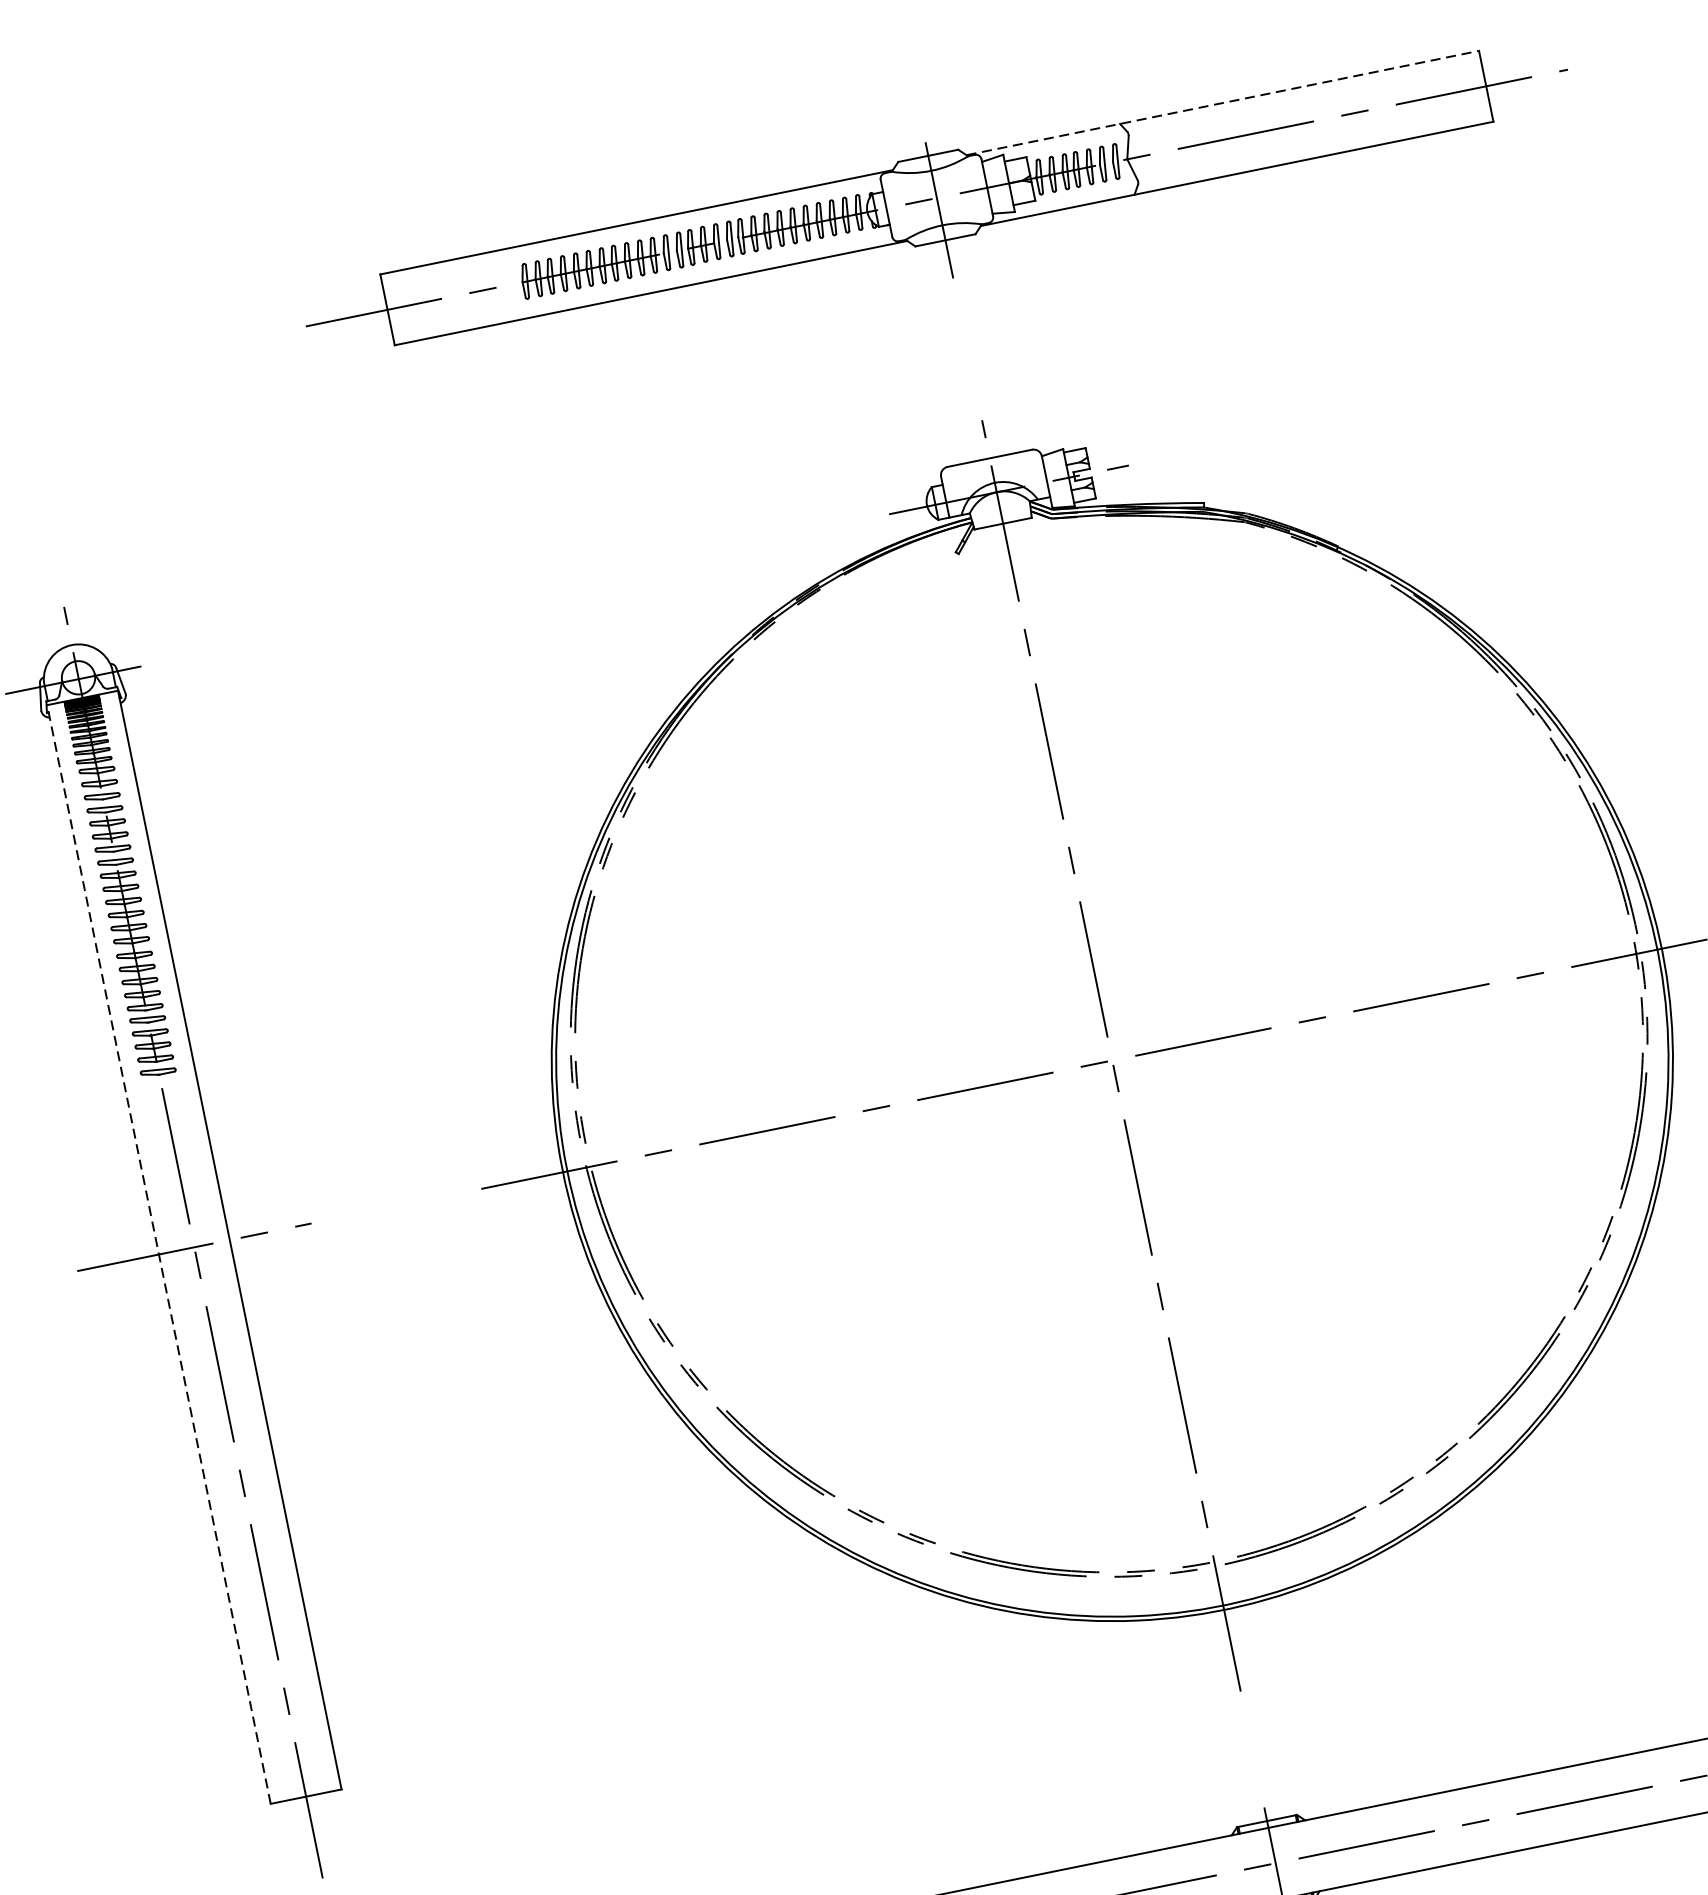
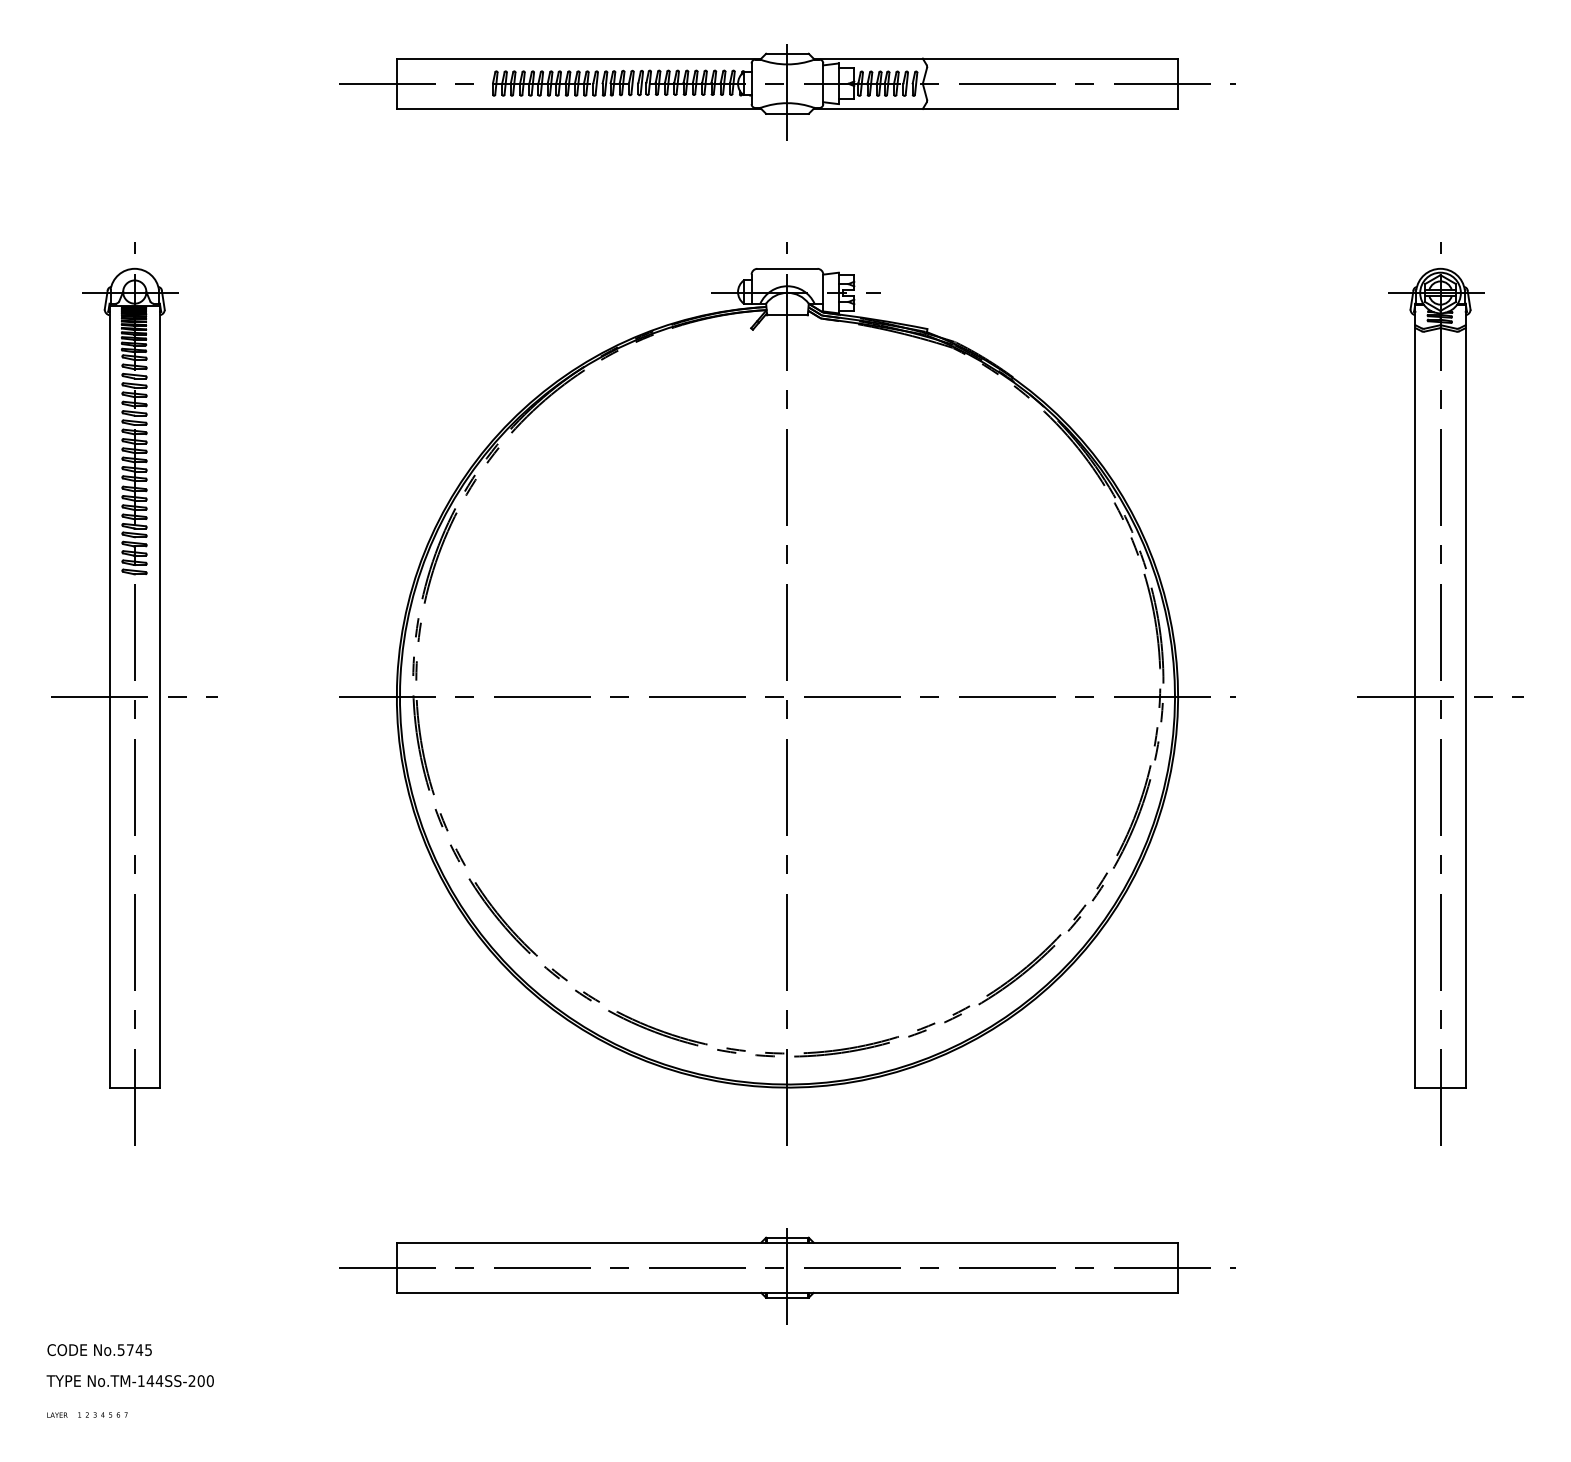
line: (1223, 102) -> (996, 58), dashed -> solid
line: (158, 1253) -> (109, 696), dashed -> solid

